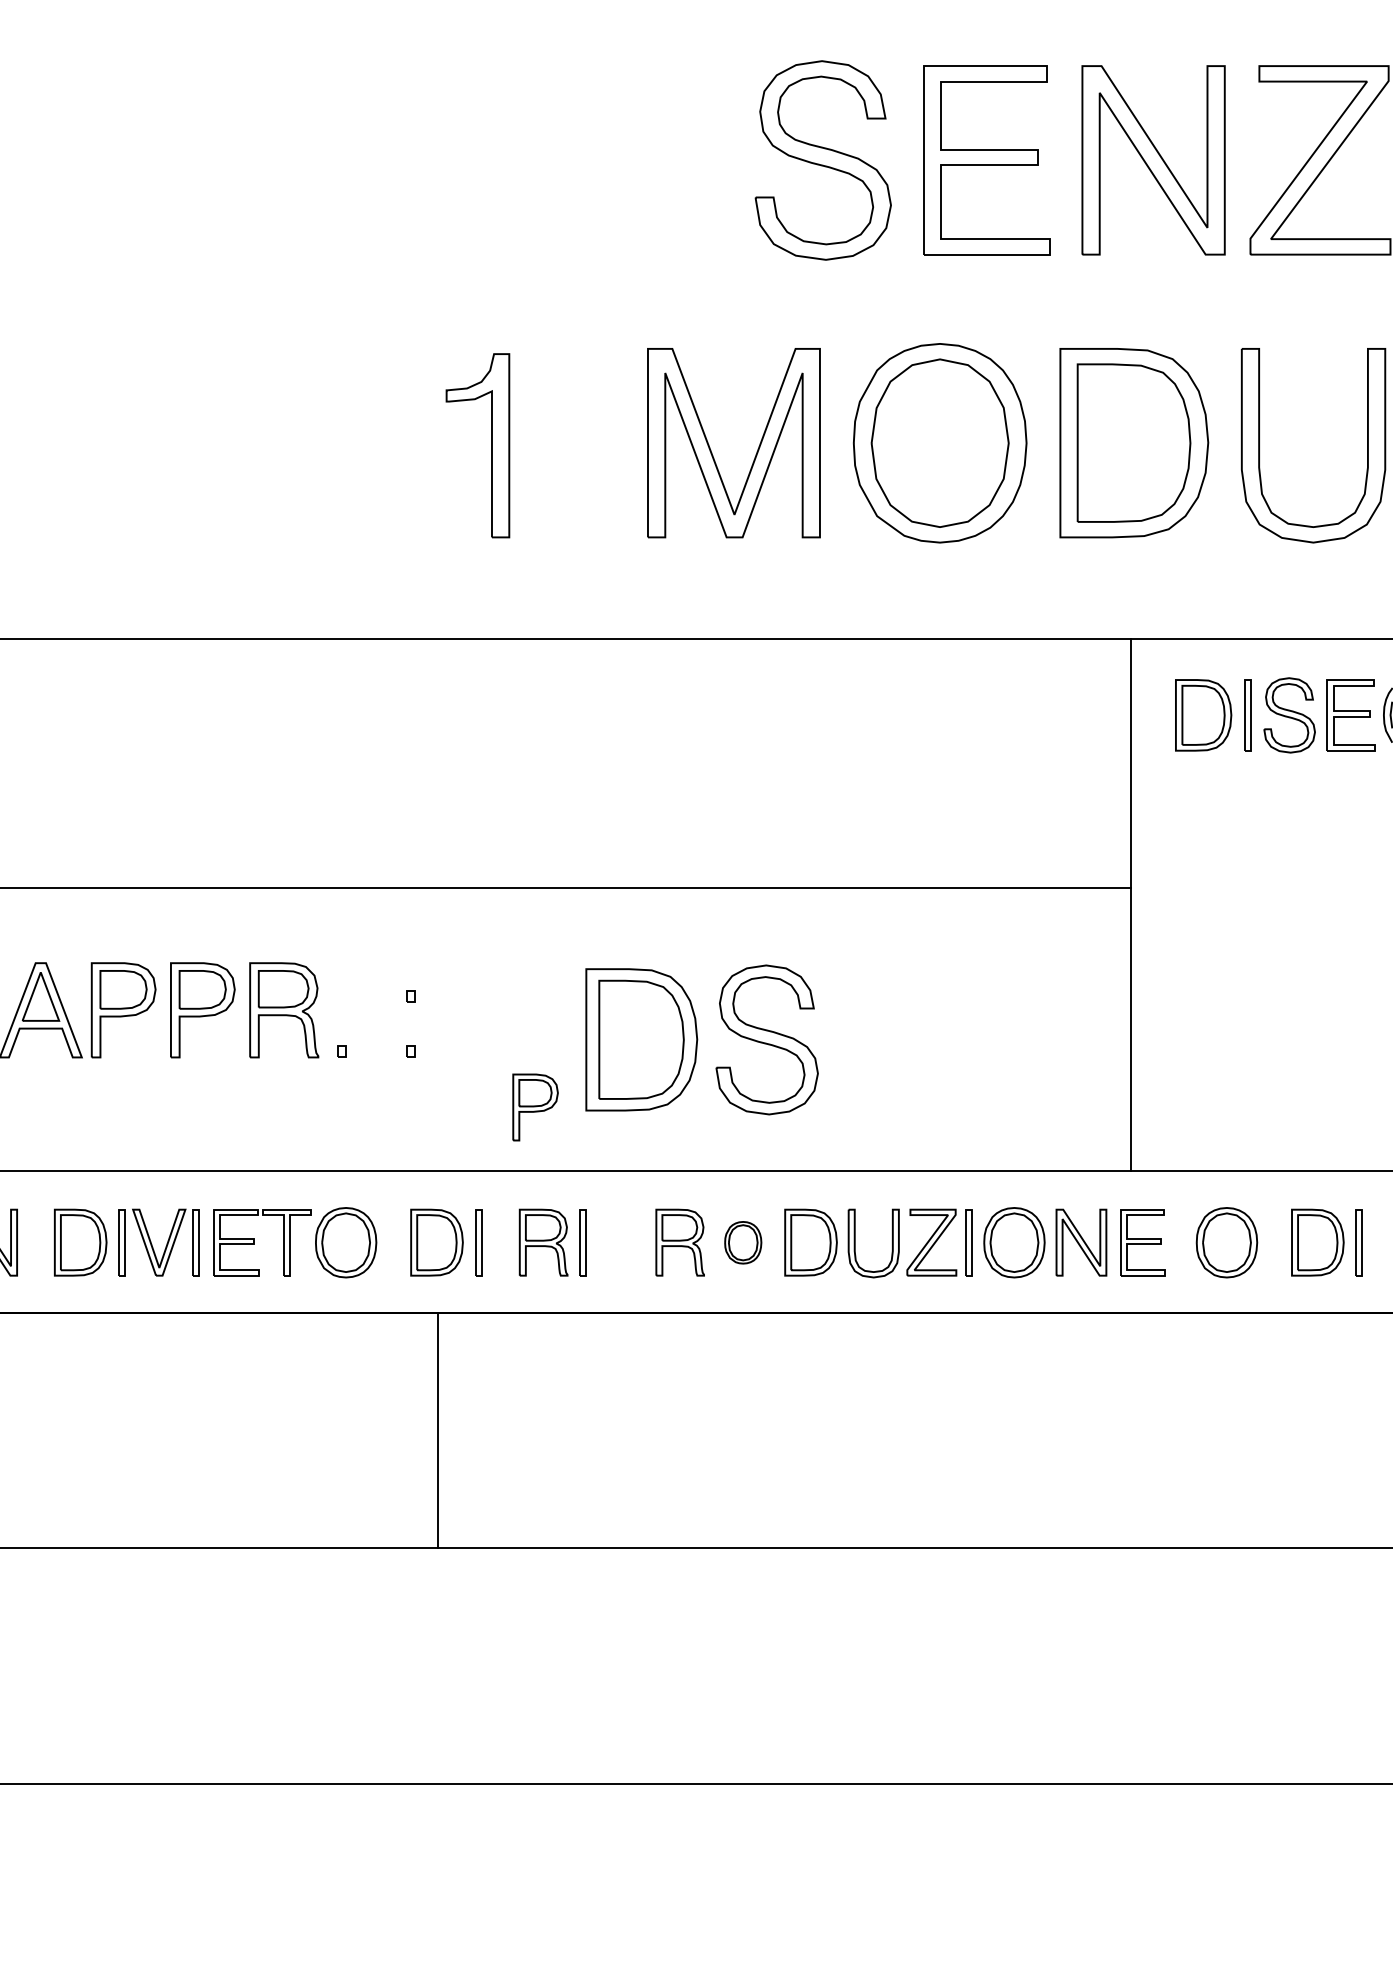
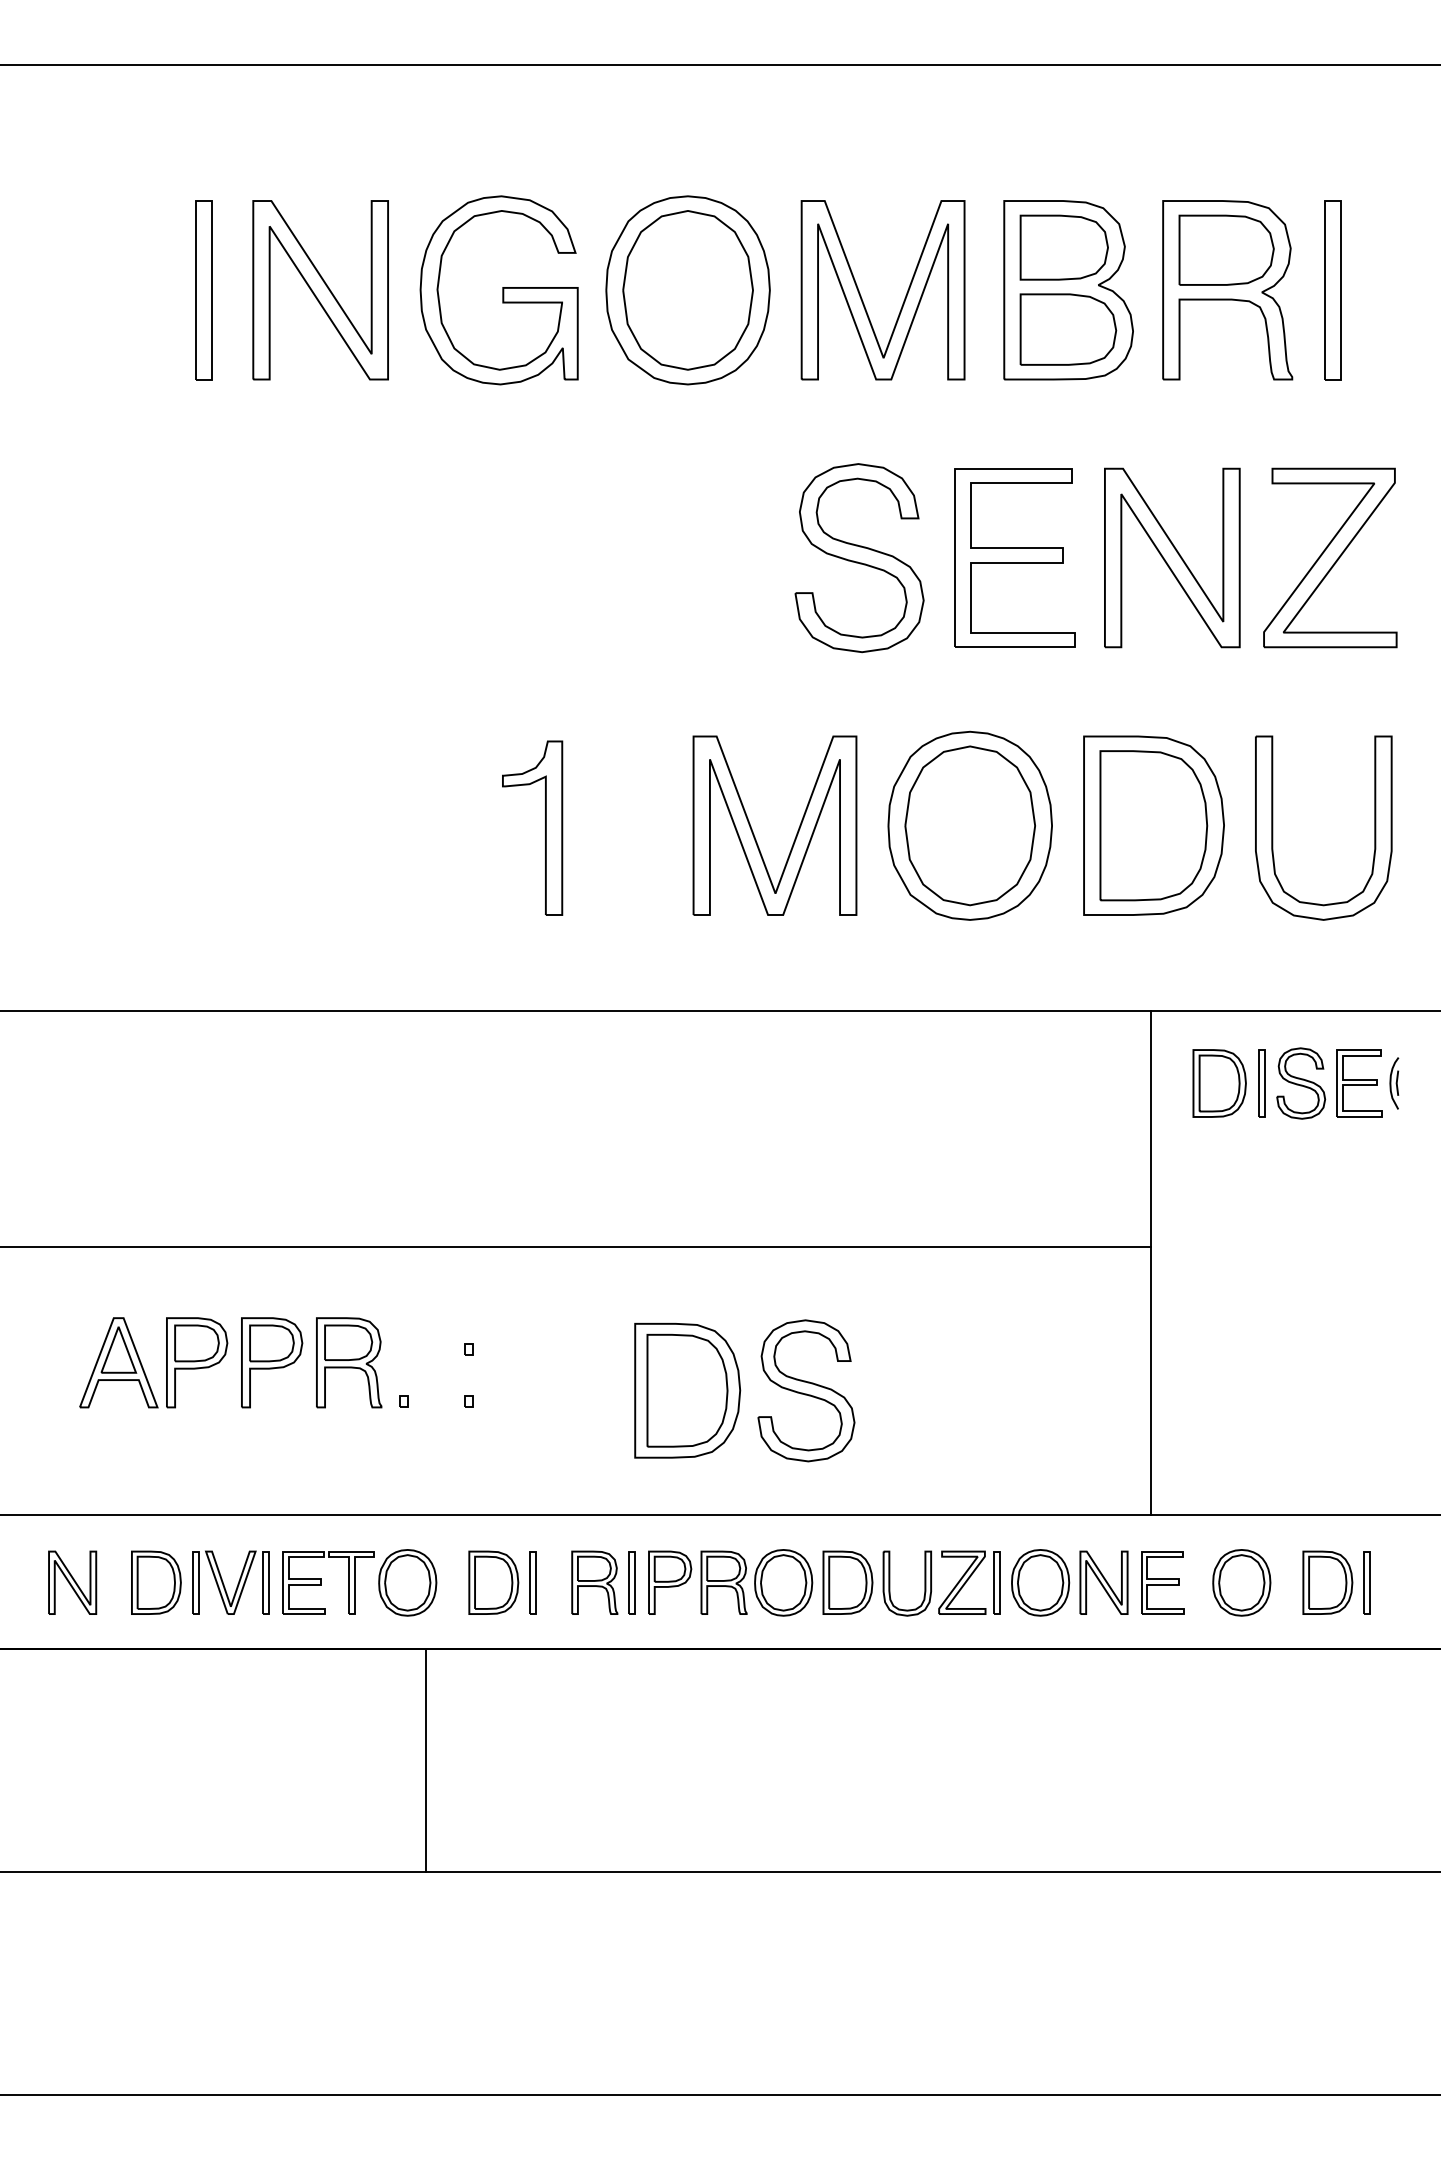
part: (535, 1107) -> (670, 1582), moved
part: (742, 1242) -> (783, 1582), size x1.67
line: (437, 1430) -> (425, 1760), moved

